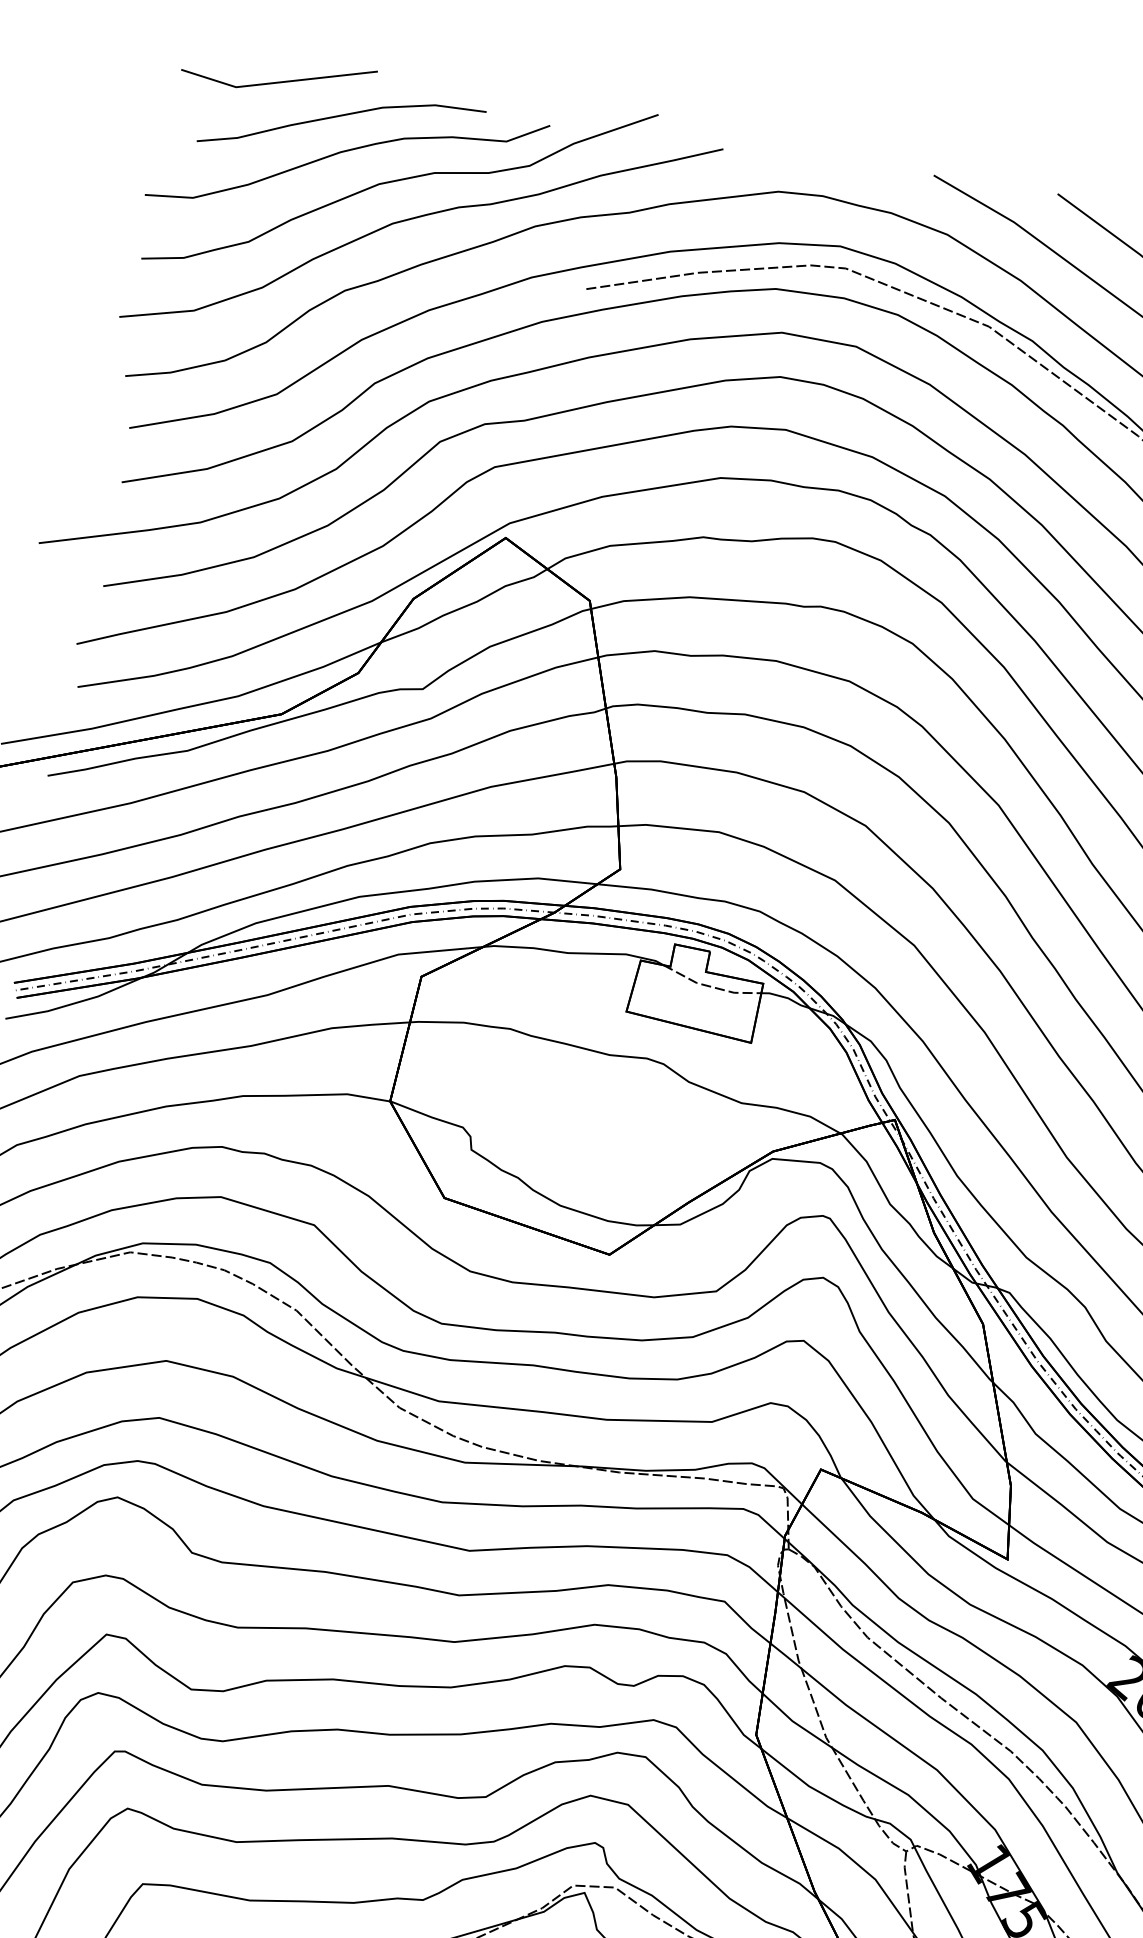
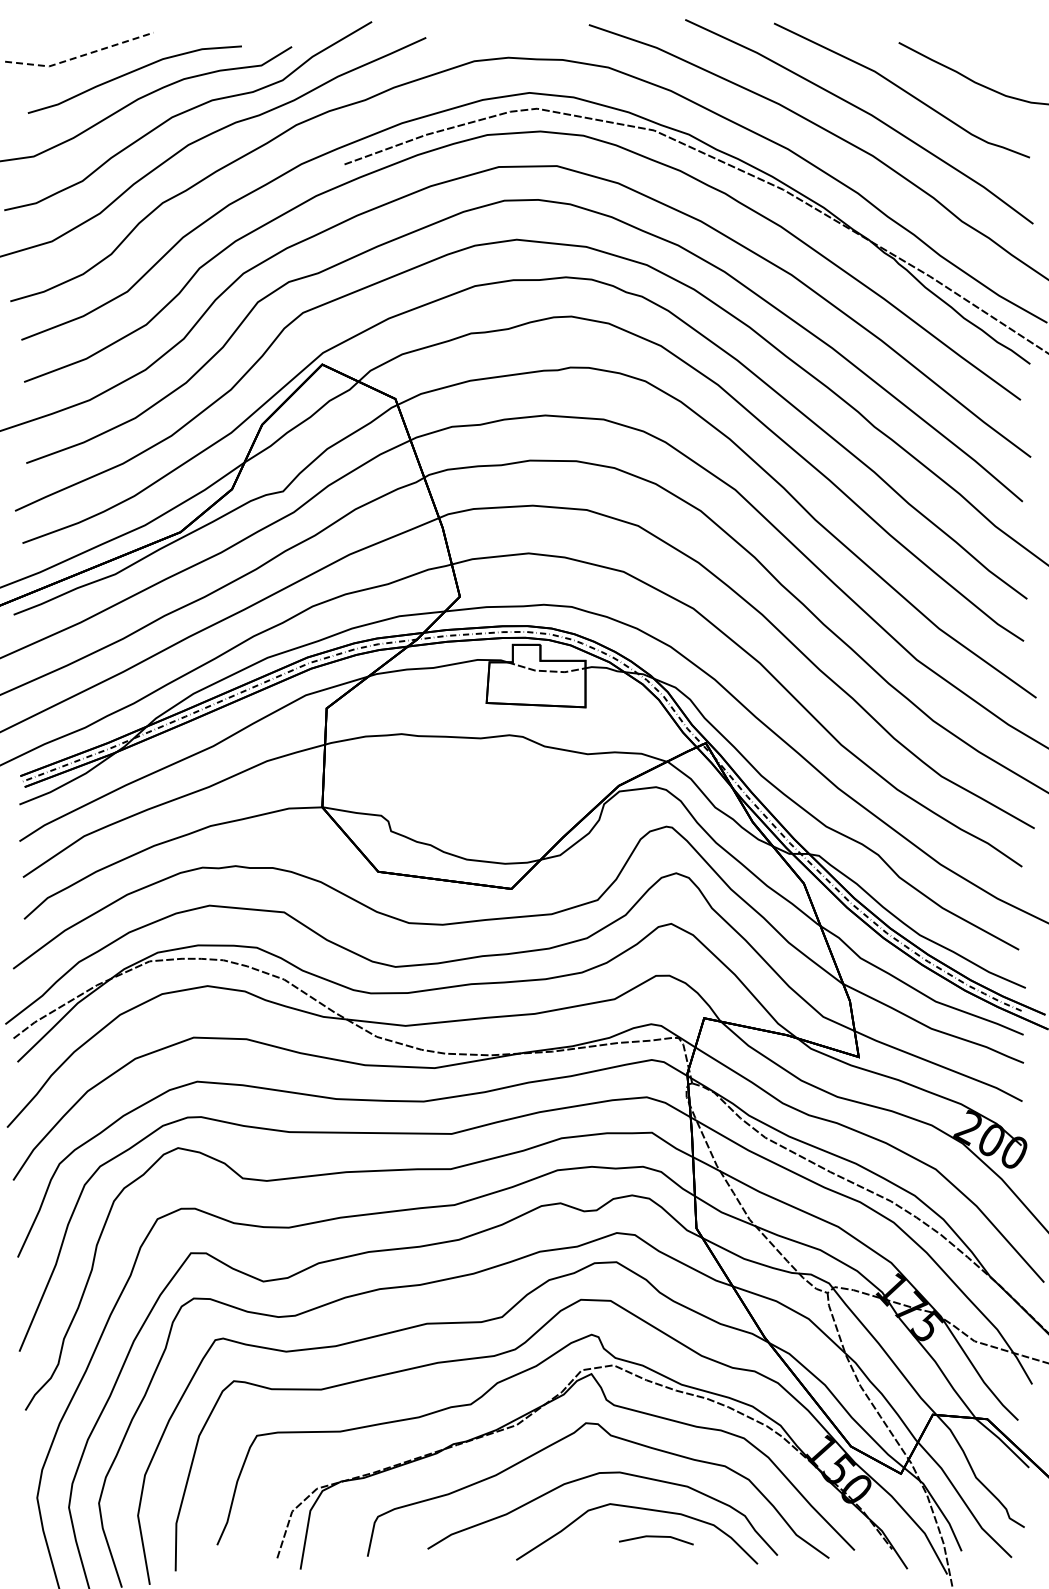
line: (277, 82) -> (79, 56), solid -> dashed

